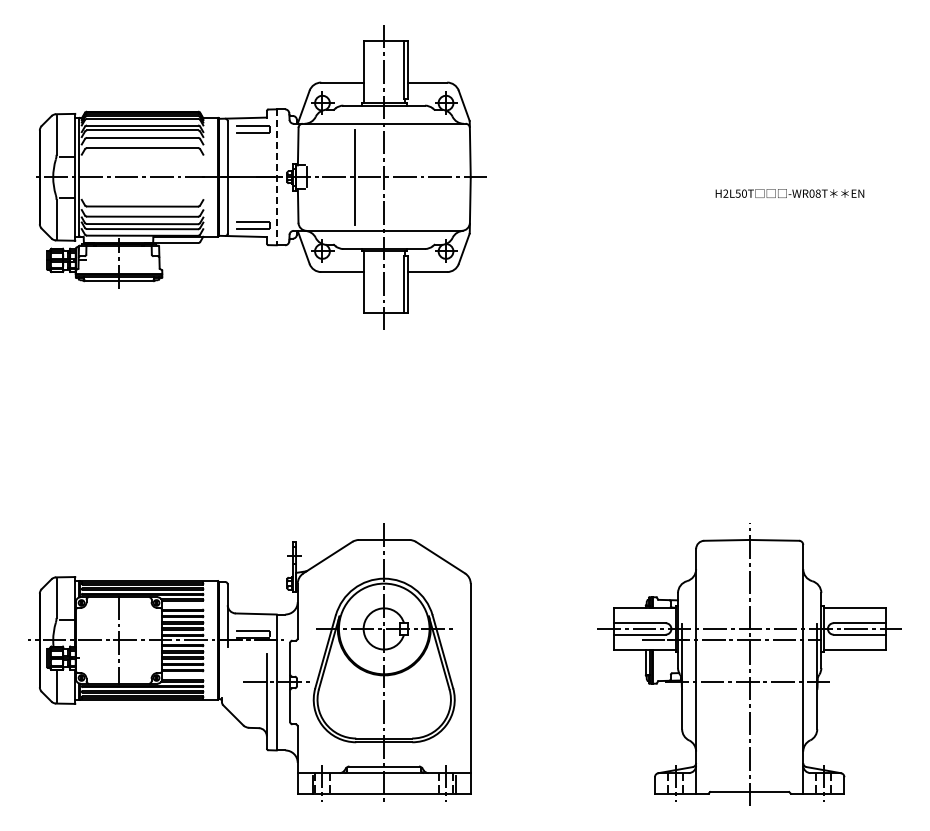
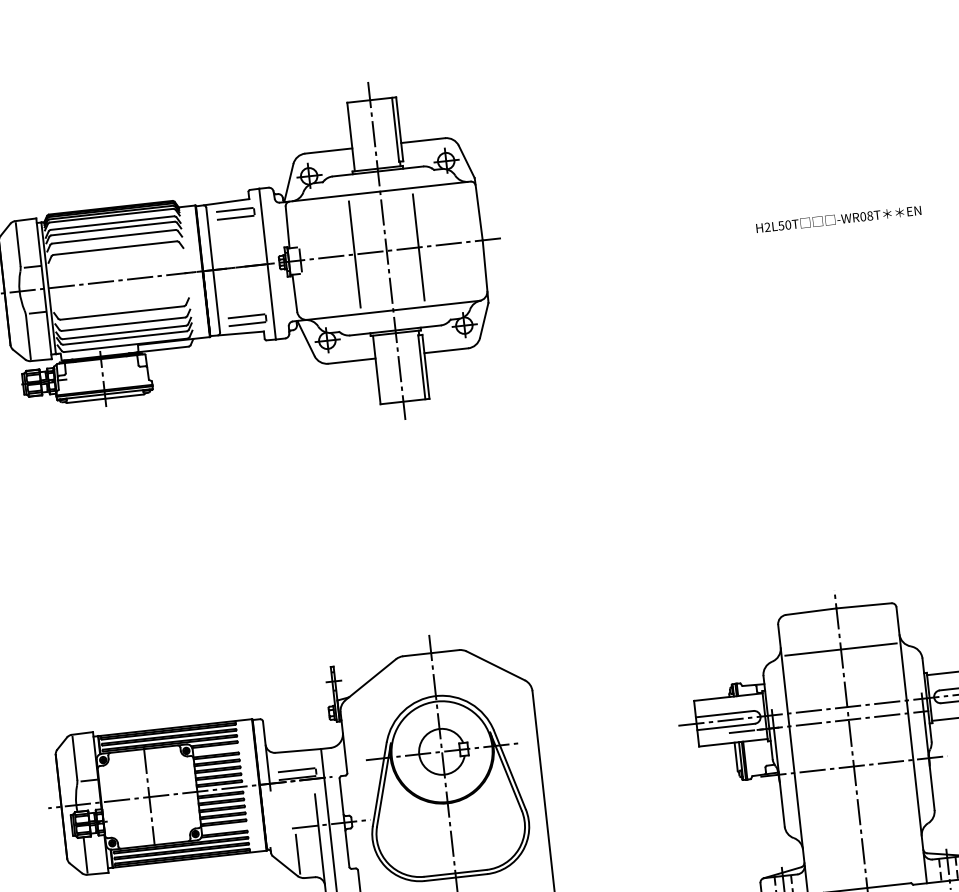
line: (276, 177) -> (267, 264), dashed -> solid
line: (413, 177) -> (419, 247), added
line: (749, 577) -> (840, 650), added
line: (245, 705) -> (297, 853), added

